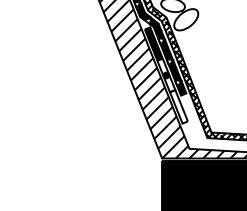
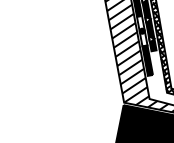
fill: (178, 106) -> (147, 60), added

